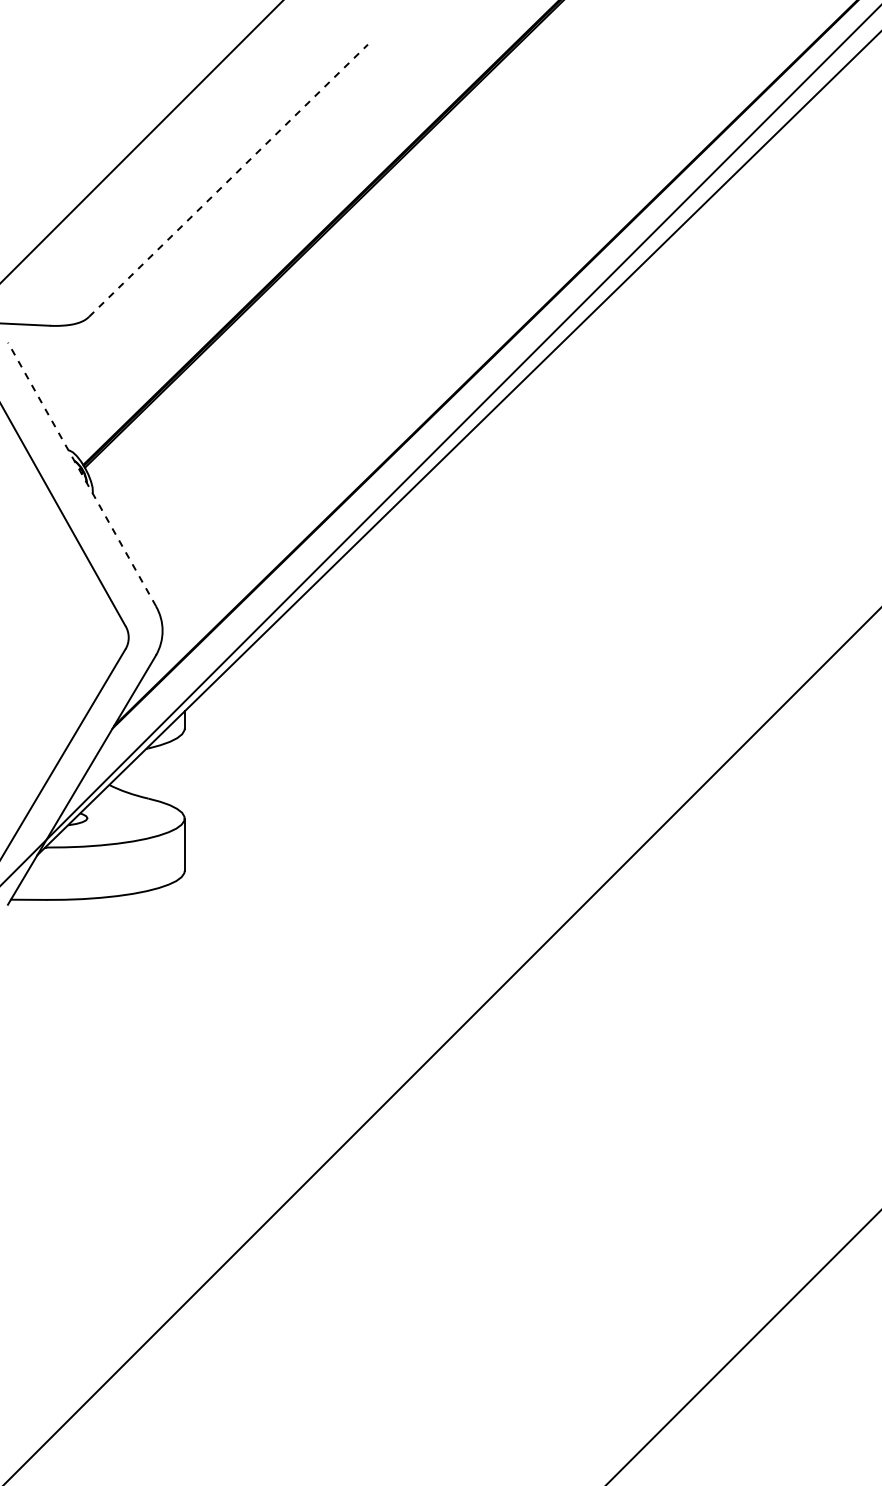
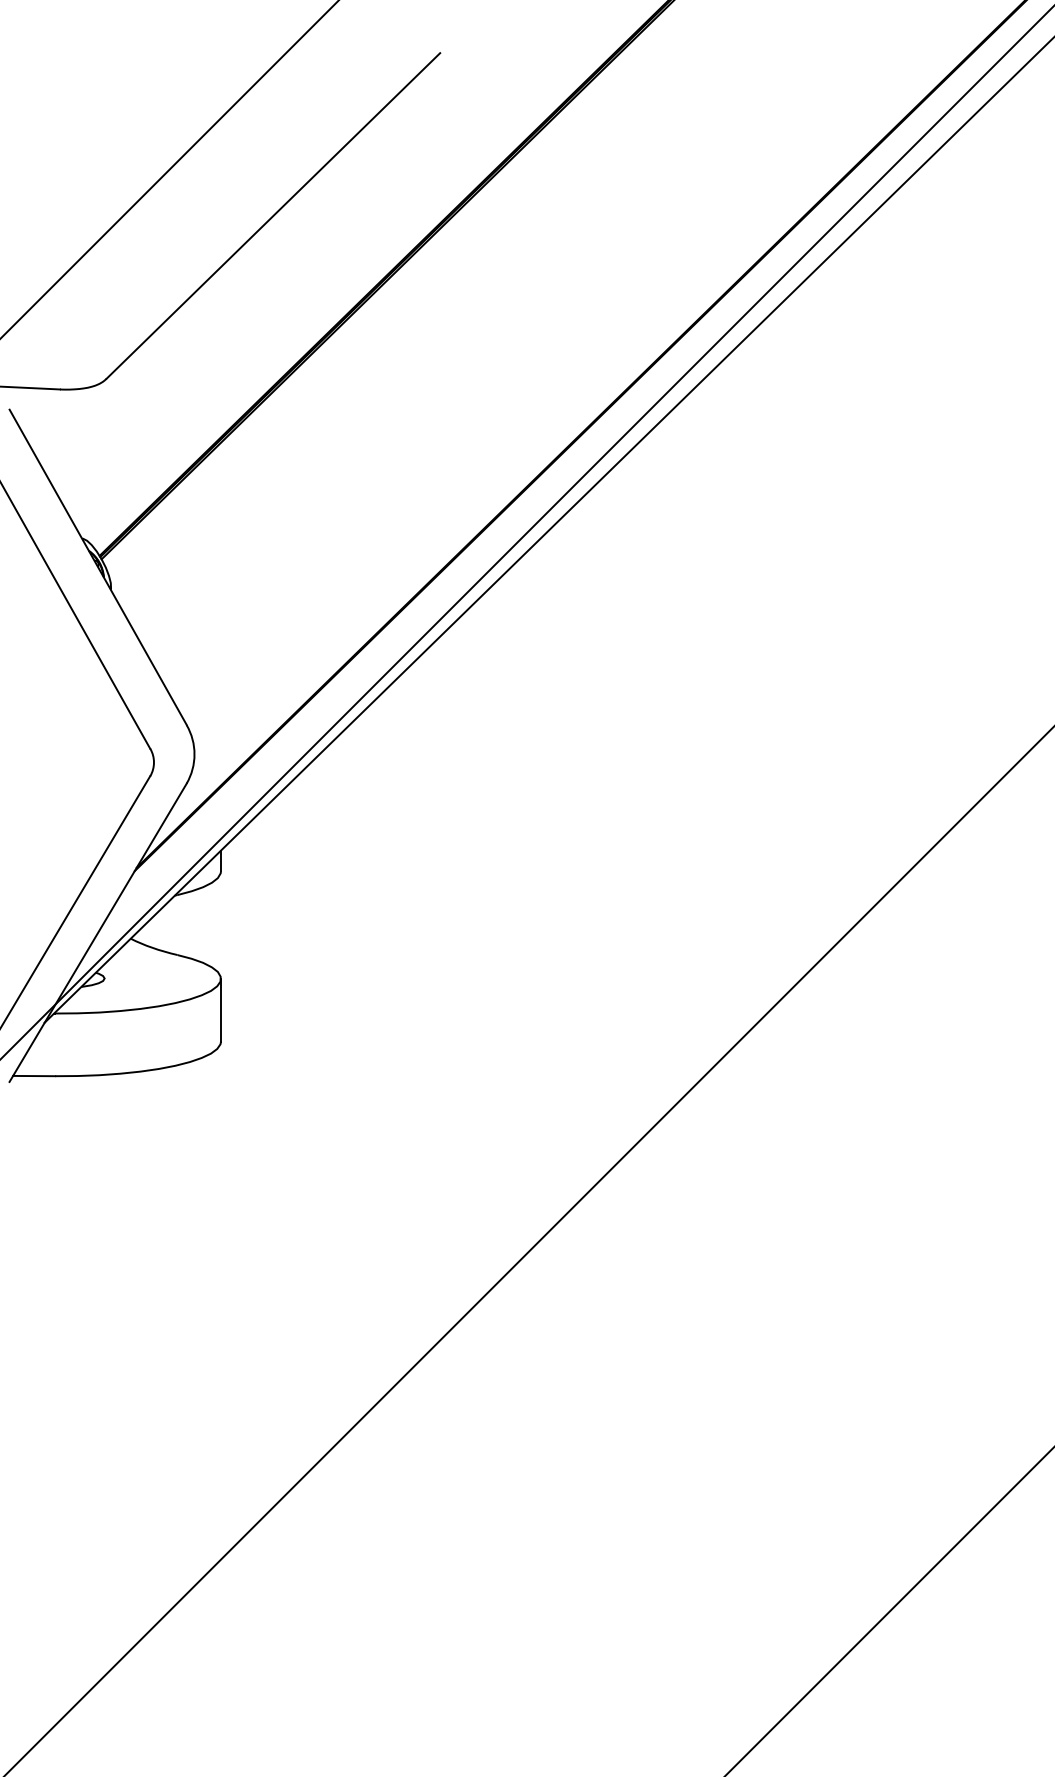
line: (228, 180) -> (273, 215), dashed -> solid
line: (81, 474) -> (97, 567), dashed -> solid

